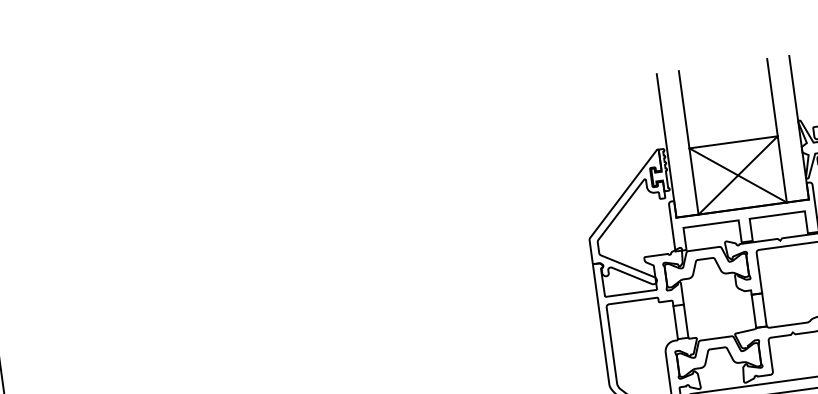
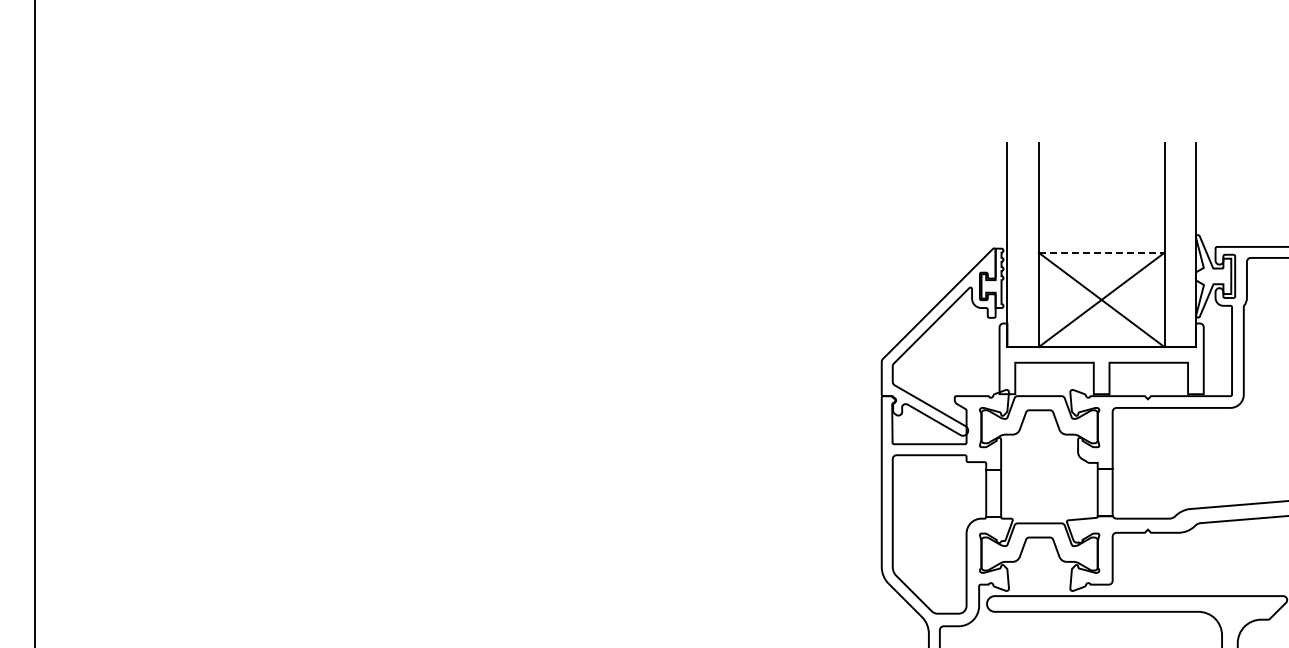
line: (733, 142) -> (1101, 252), solid -> dashed

